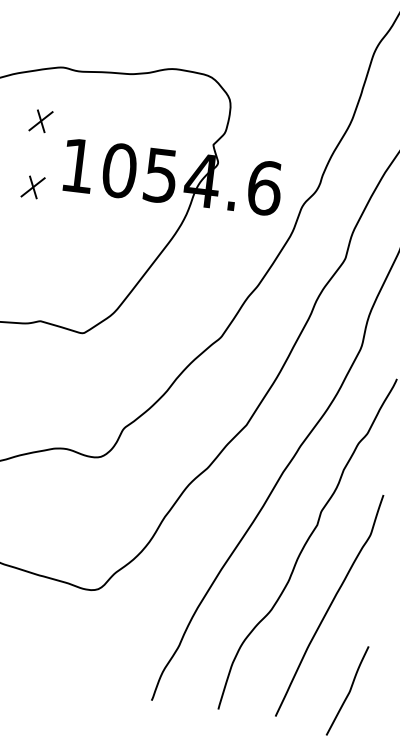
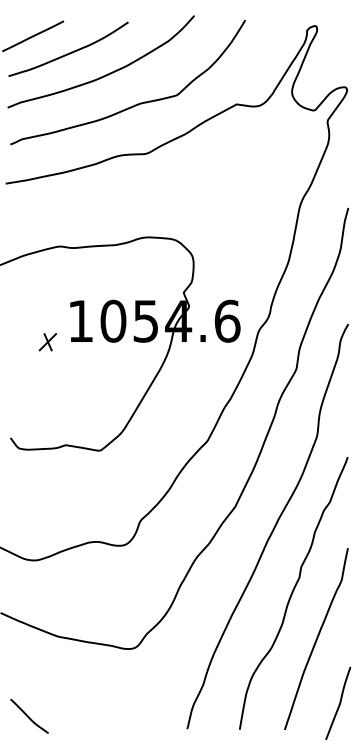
part: (40, 121) -> (47, 290), removed

